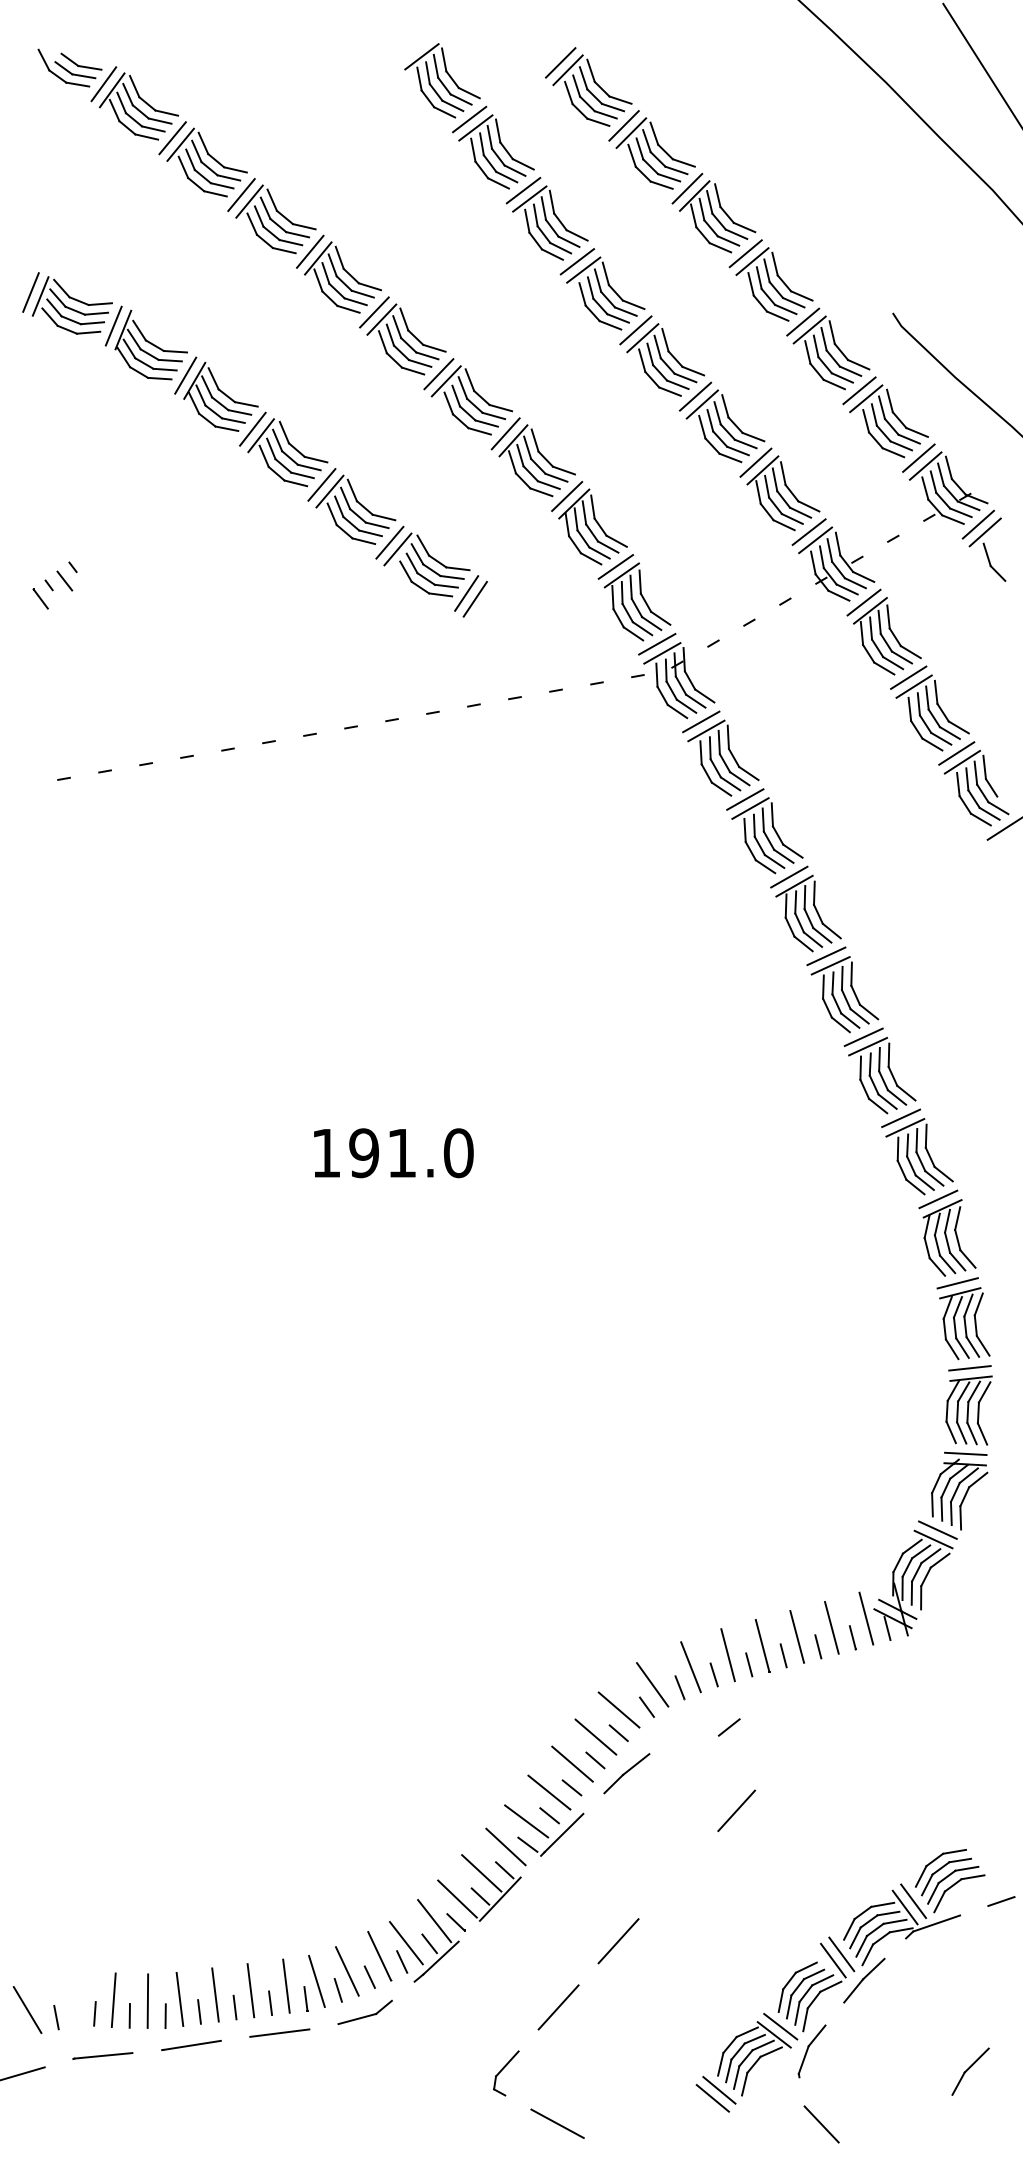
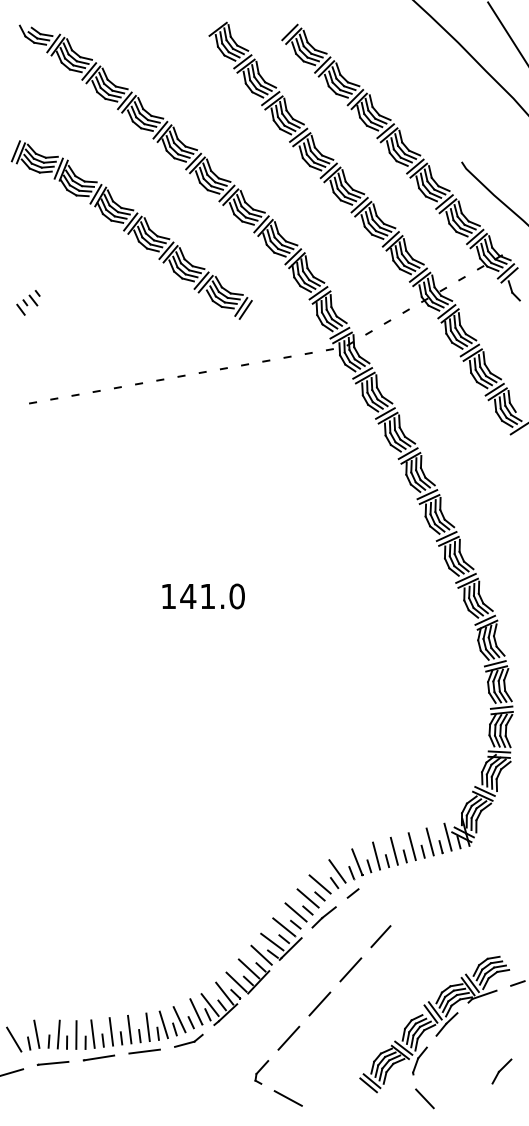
text: (364, 1153) -> (188, 596), 191.0 -> 141.0
line: (728, 1727) -> (352, 893), moved
line: (677, 1874) -> (350, 969), added
line: (70, 1998) -> (36, 1033), added

